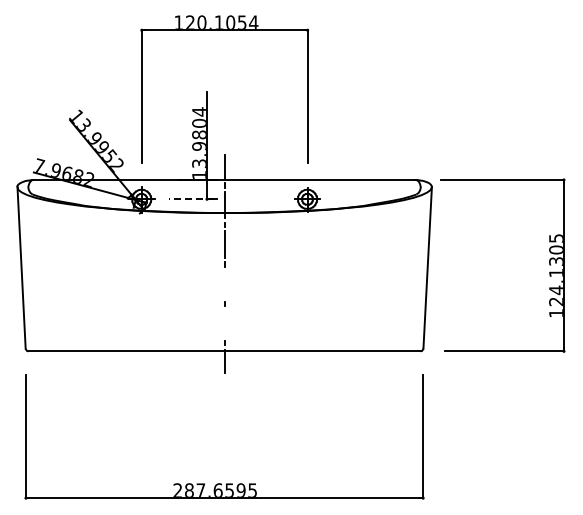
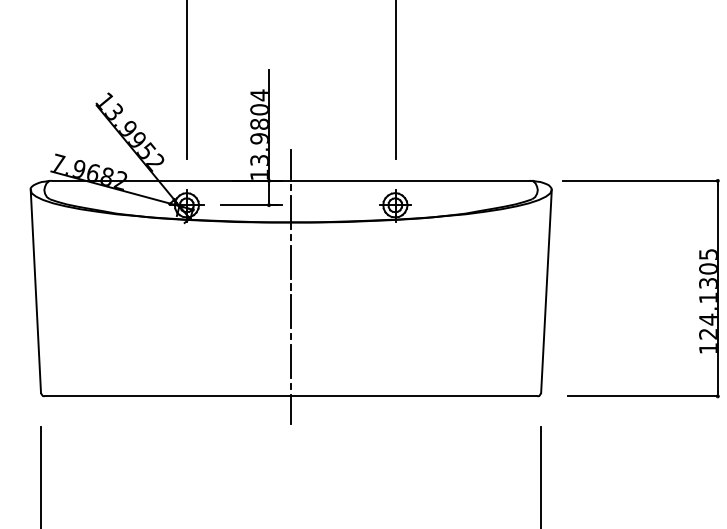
line: (191, 199) -> (249, 205), dashed -> solid
line: (224, 283) -> (291, 311), added
line: (224, 323) -> (291, 361), added

